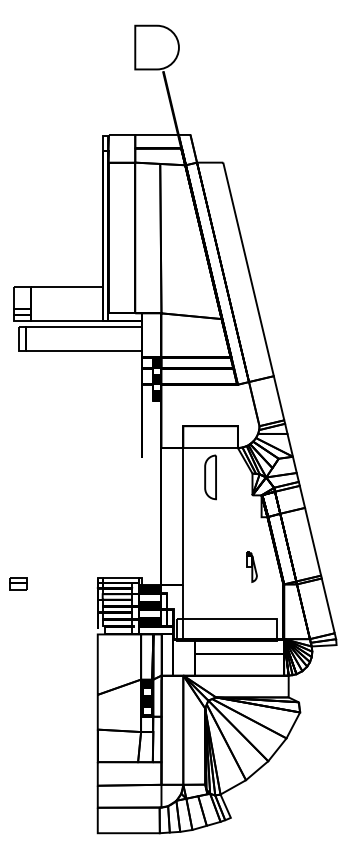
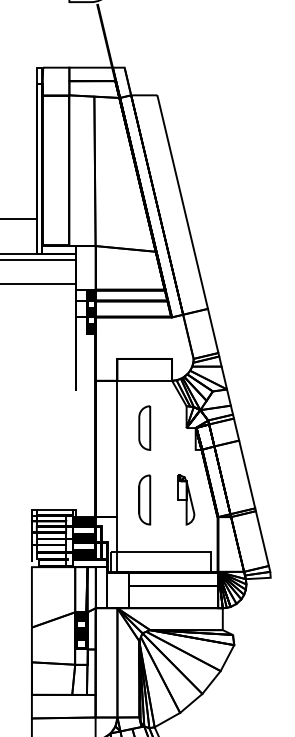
part: (210, 477) -> (144, 428), moved
part: (210, 566) -> (144, 499), added
part: (251, 566) -> (185, 499), size x1.67

